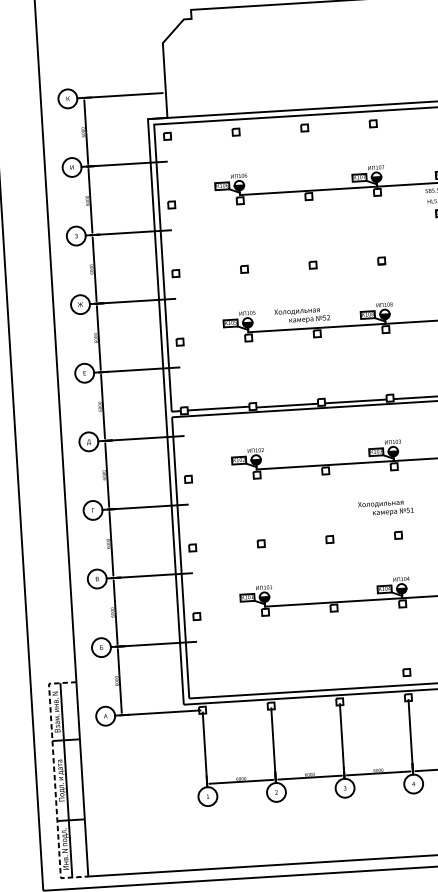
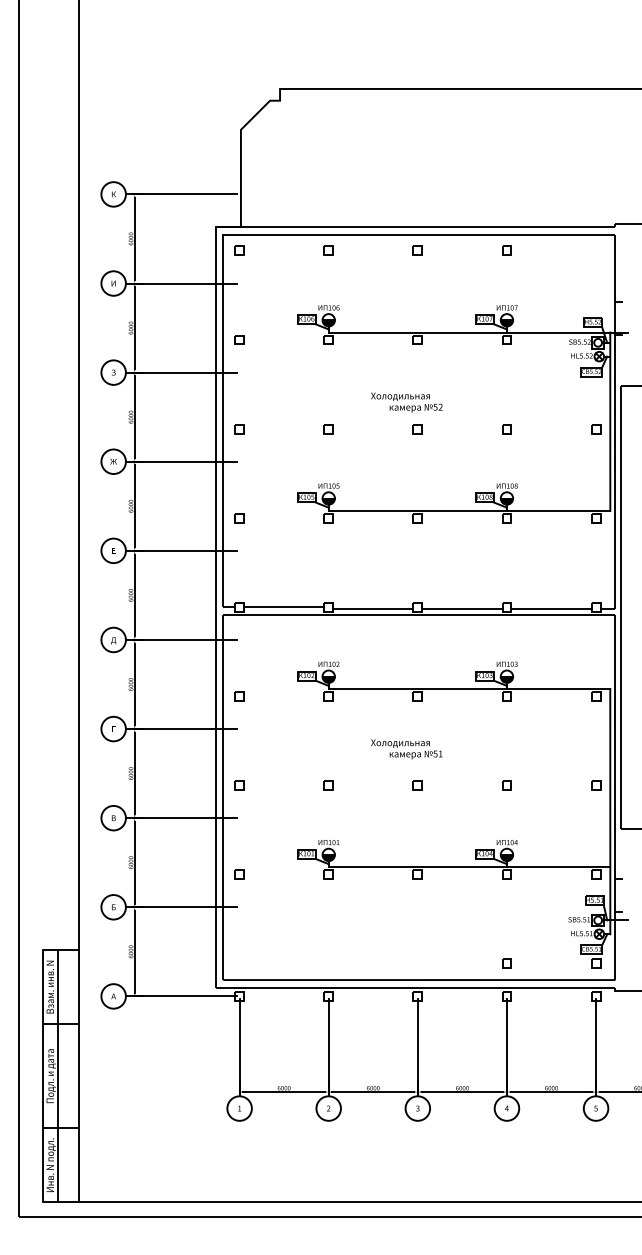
text: (302, 315) -> (406, 402), moved
text: (385, 508) -> (406, 749), moved
line: (54, 781) -> (42, 1076), dashed -> solid

